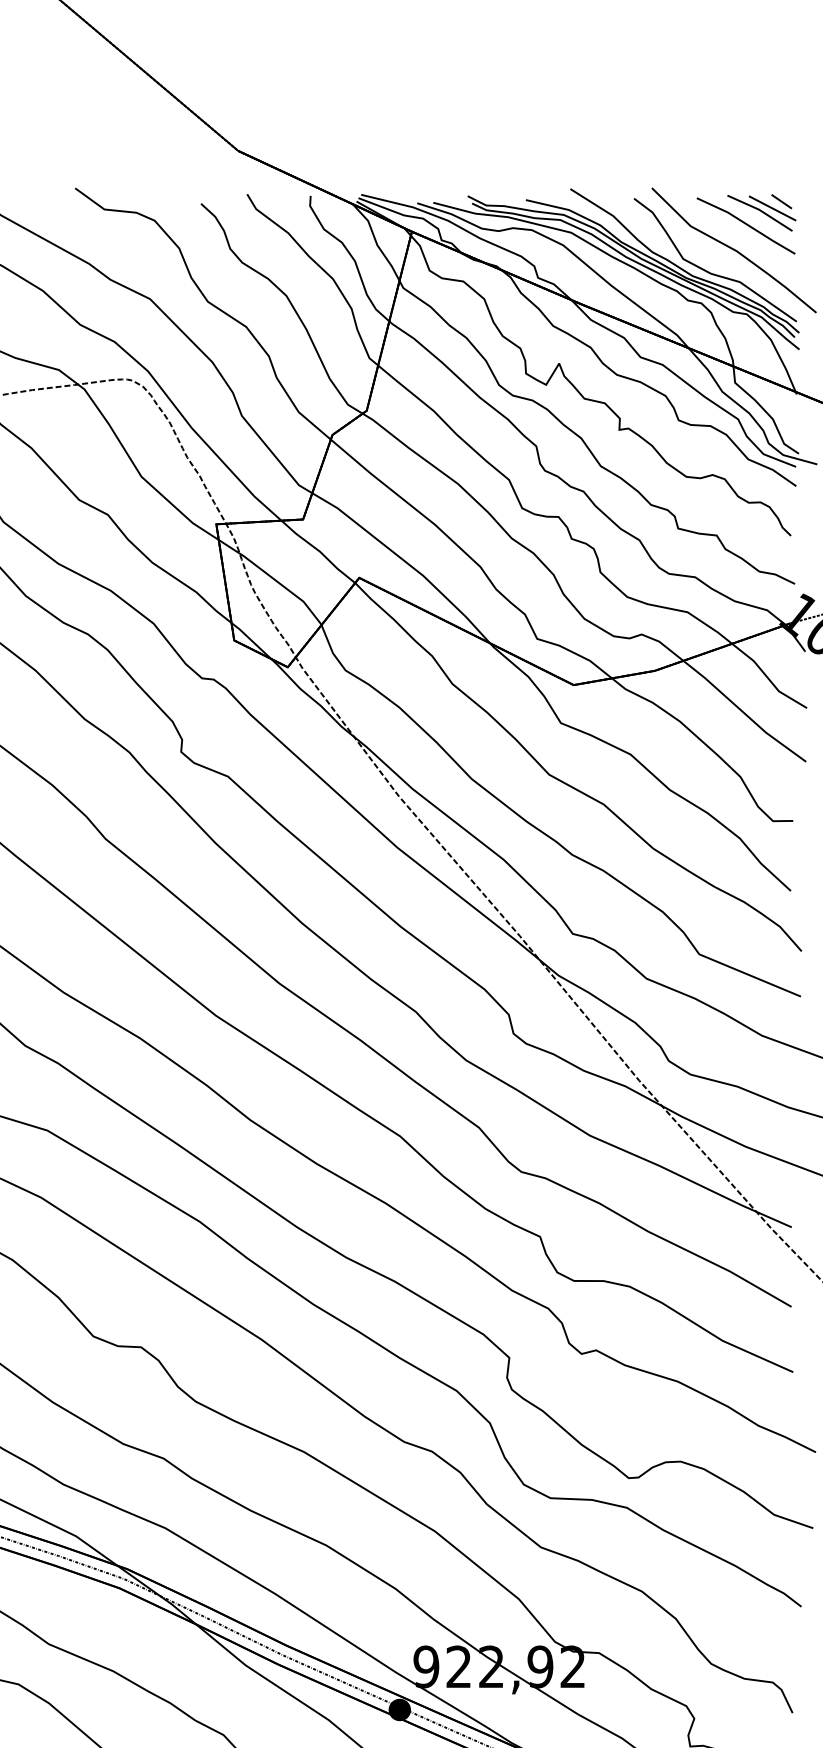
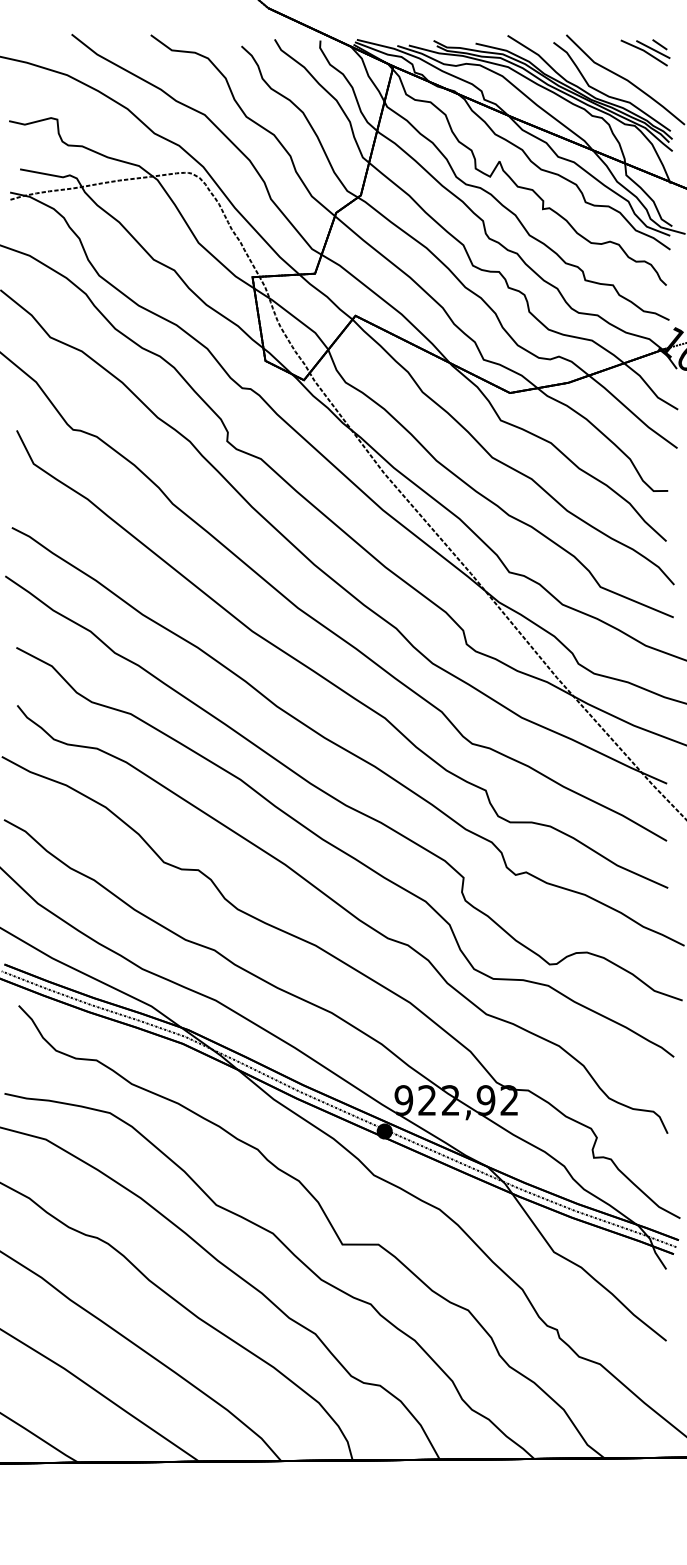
line: (745, 224) -> (633, 61), removed

